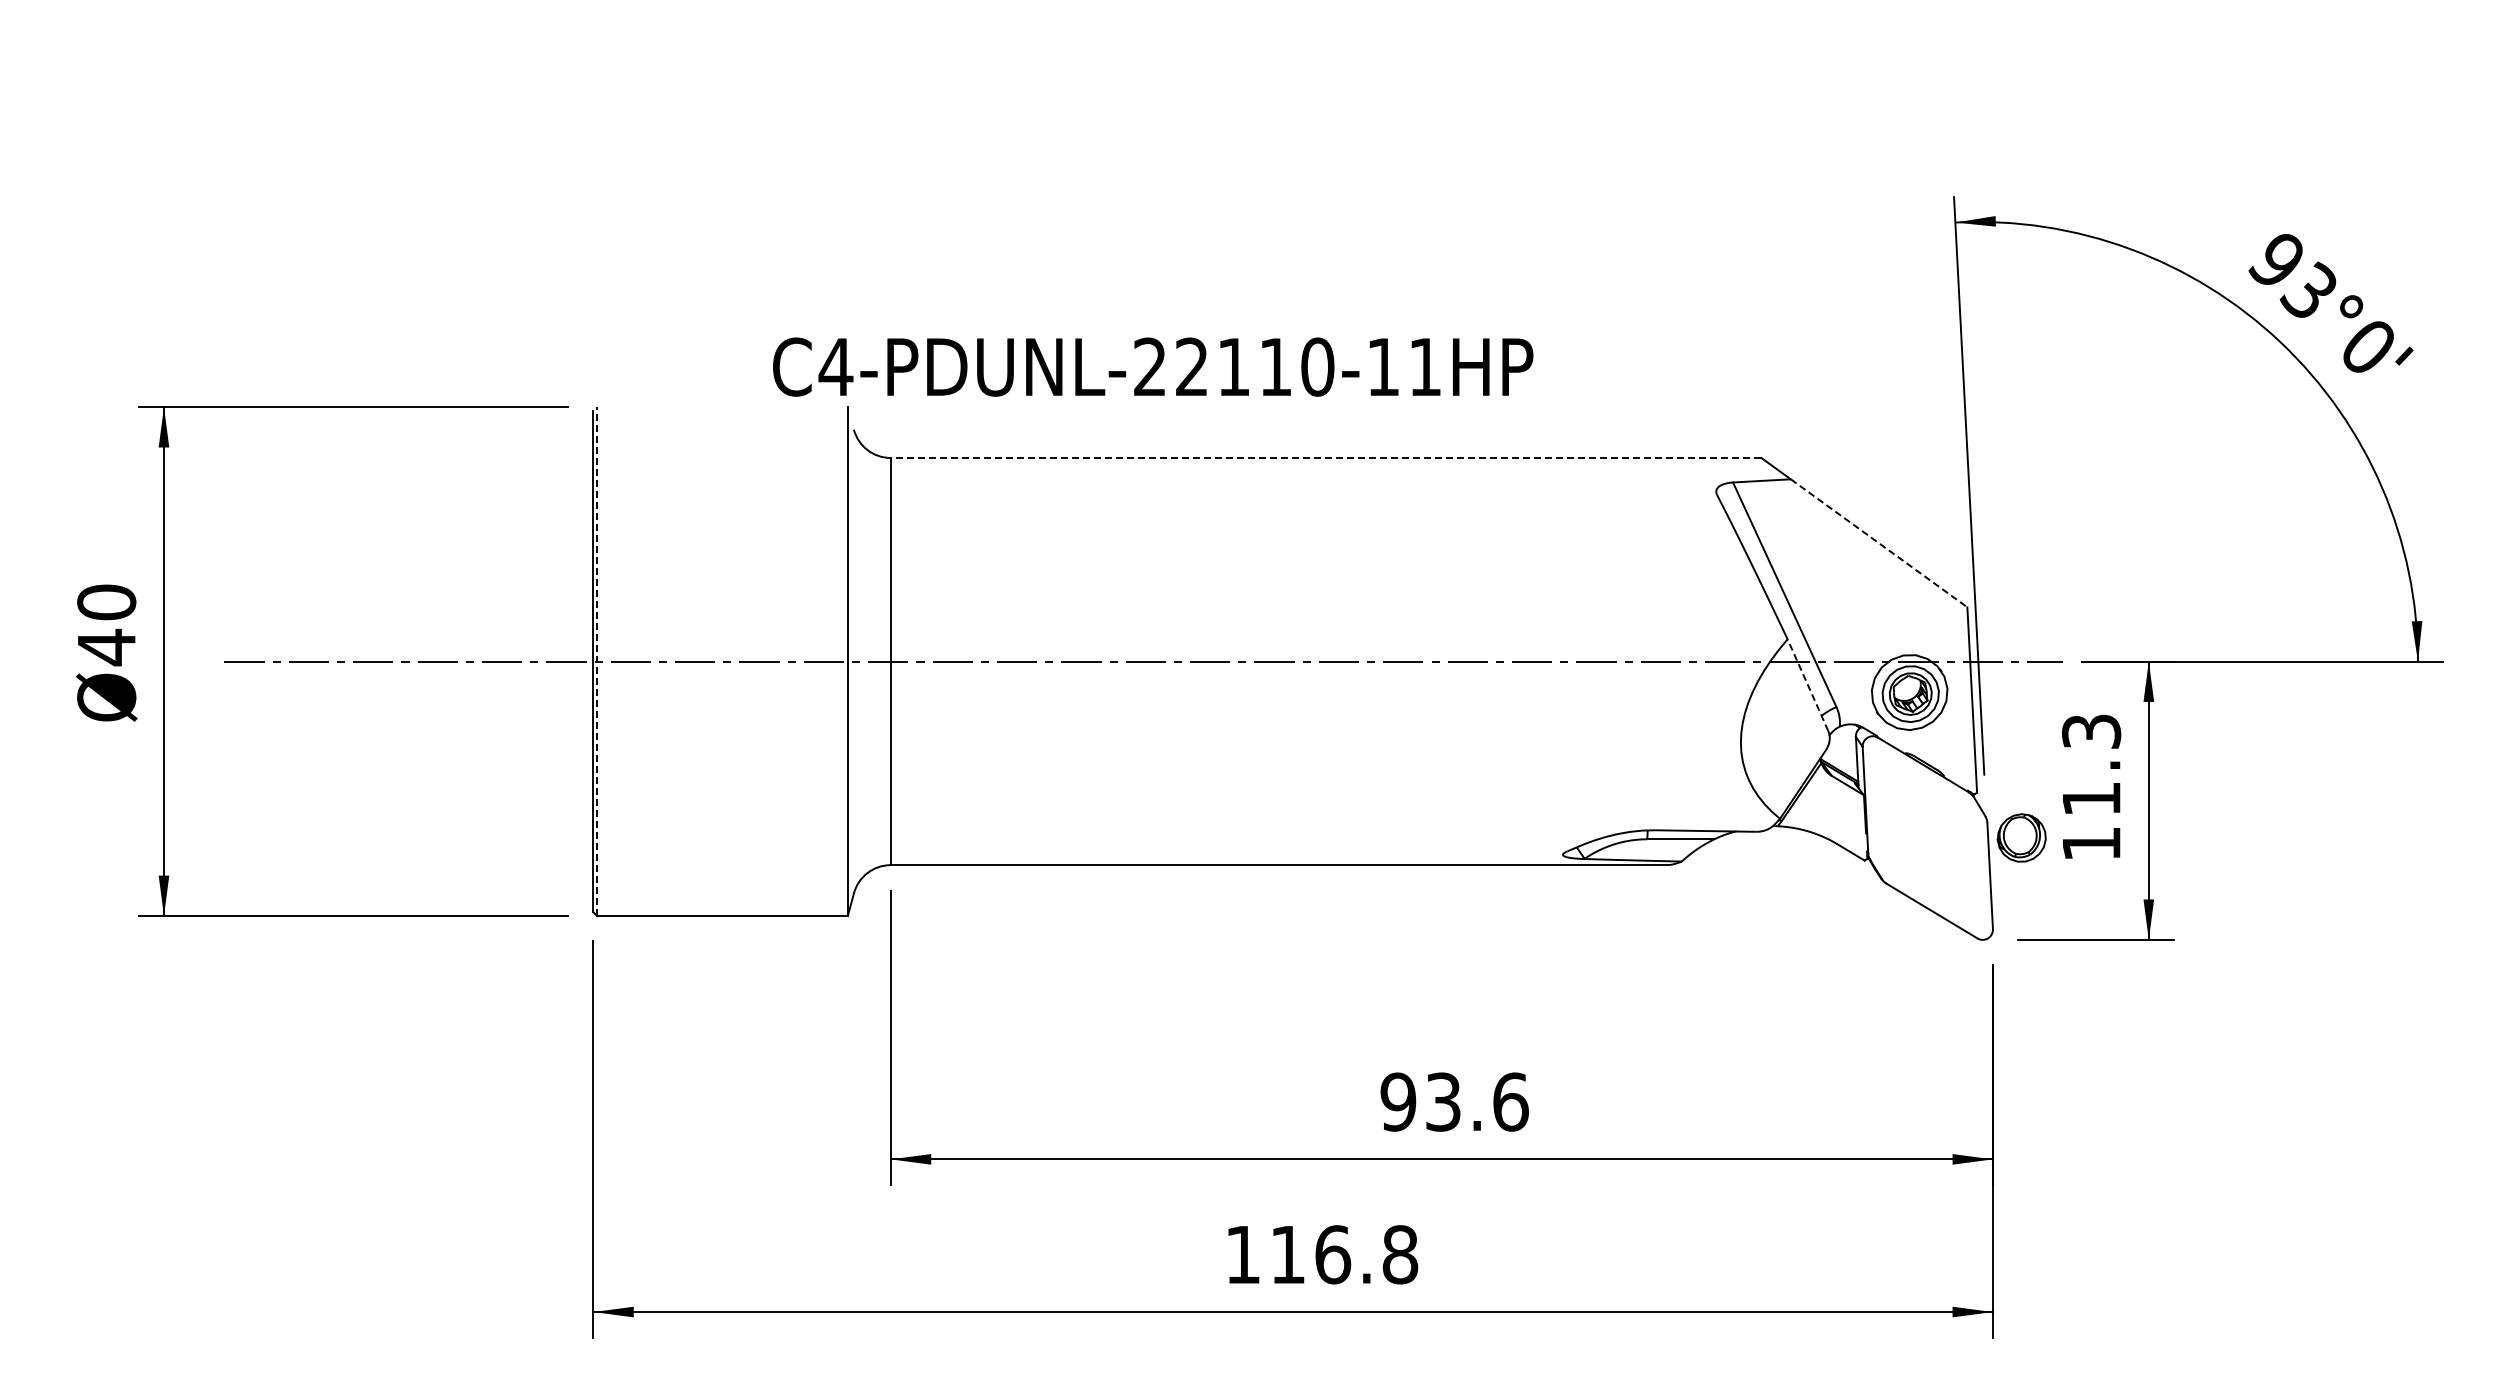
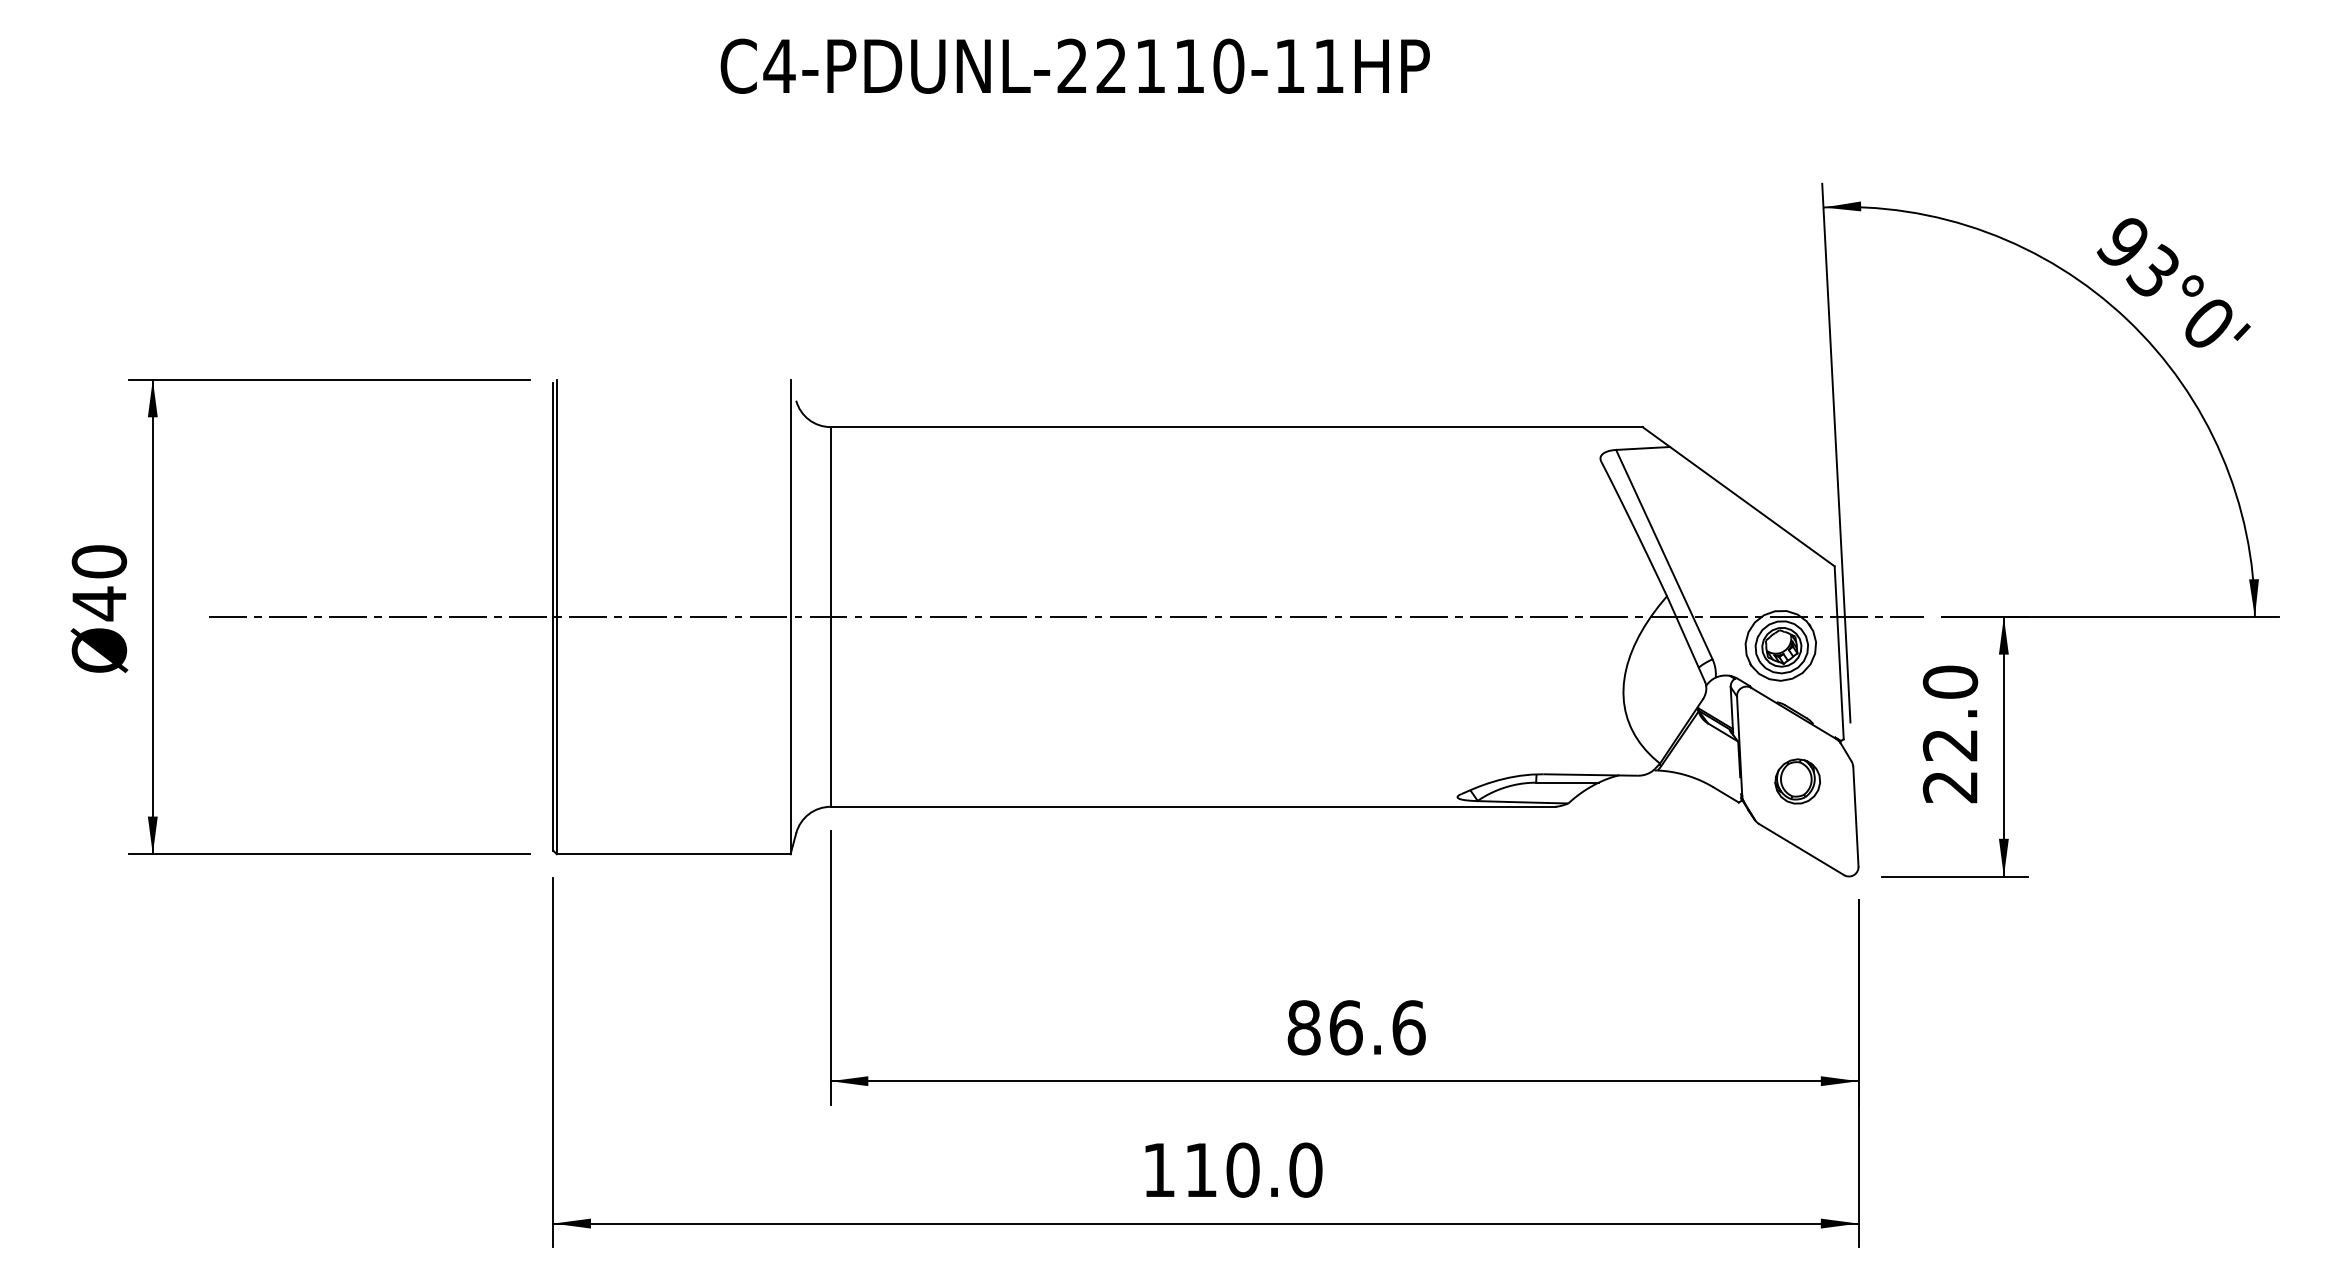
text: (1153, 366) -> (1075, 65), moved
line: (1325, 458) -> (1236, 427), dashed -> solid
line: (1879, 543) -> (1752, 506), dashed -> solid
line: (597, 661) -> (557, 616), dashed -> solid
line: (1807, 684) -> (1685, 638), dashed -> solid
text: (2091, 787) -> (1950, 734), 11.3 -> 22.0
part: (2021, 837) -> (1797, 781), moved
text: (1420, 1101) -> (1324, 1027), 93.6 -> 86.6
text: (1366, 1254) -> (1274, 1169), 116.8 -> 110.0

